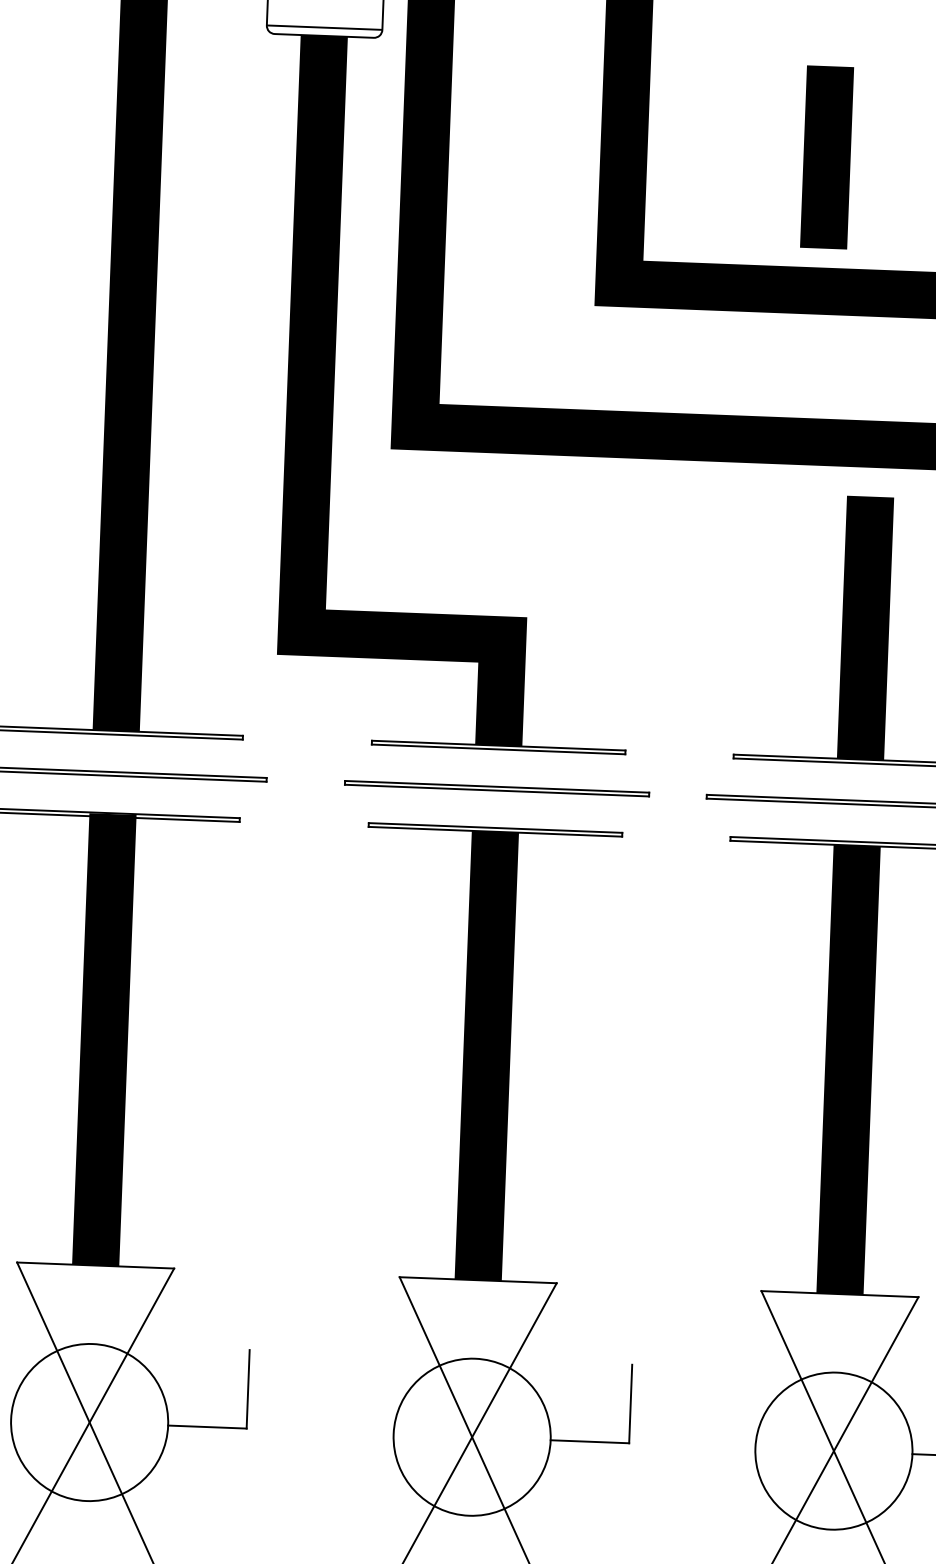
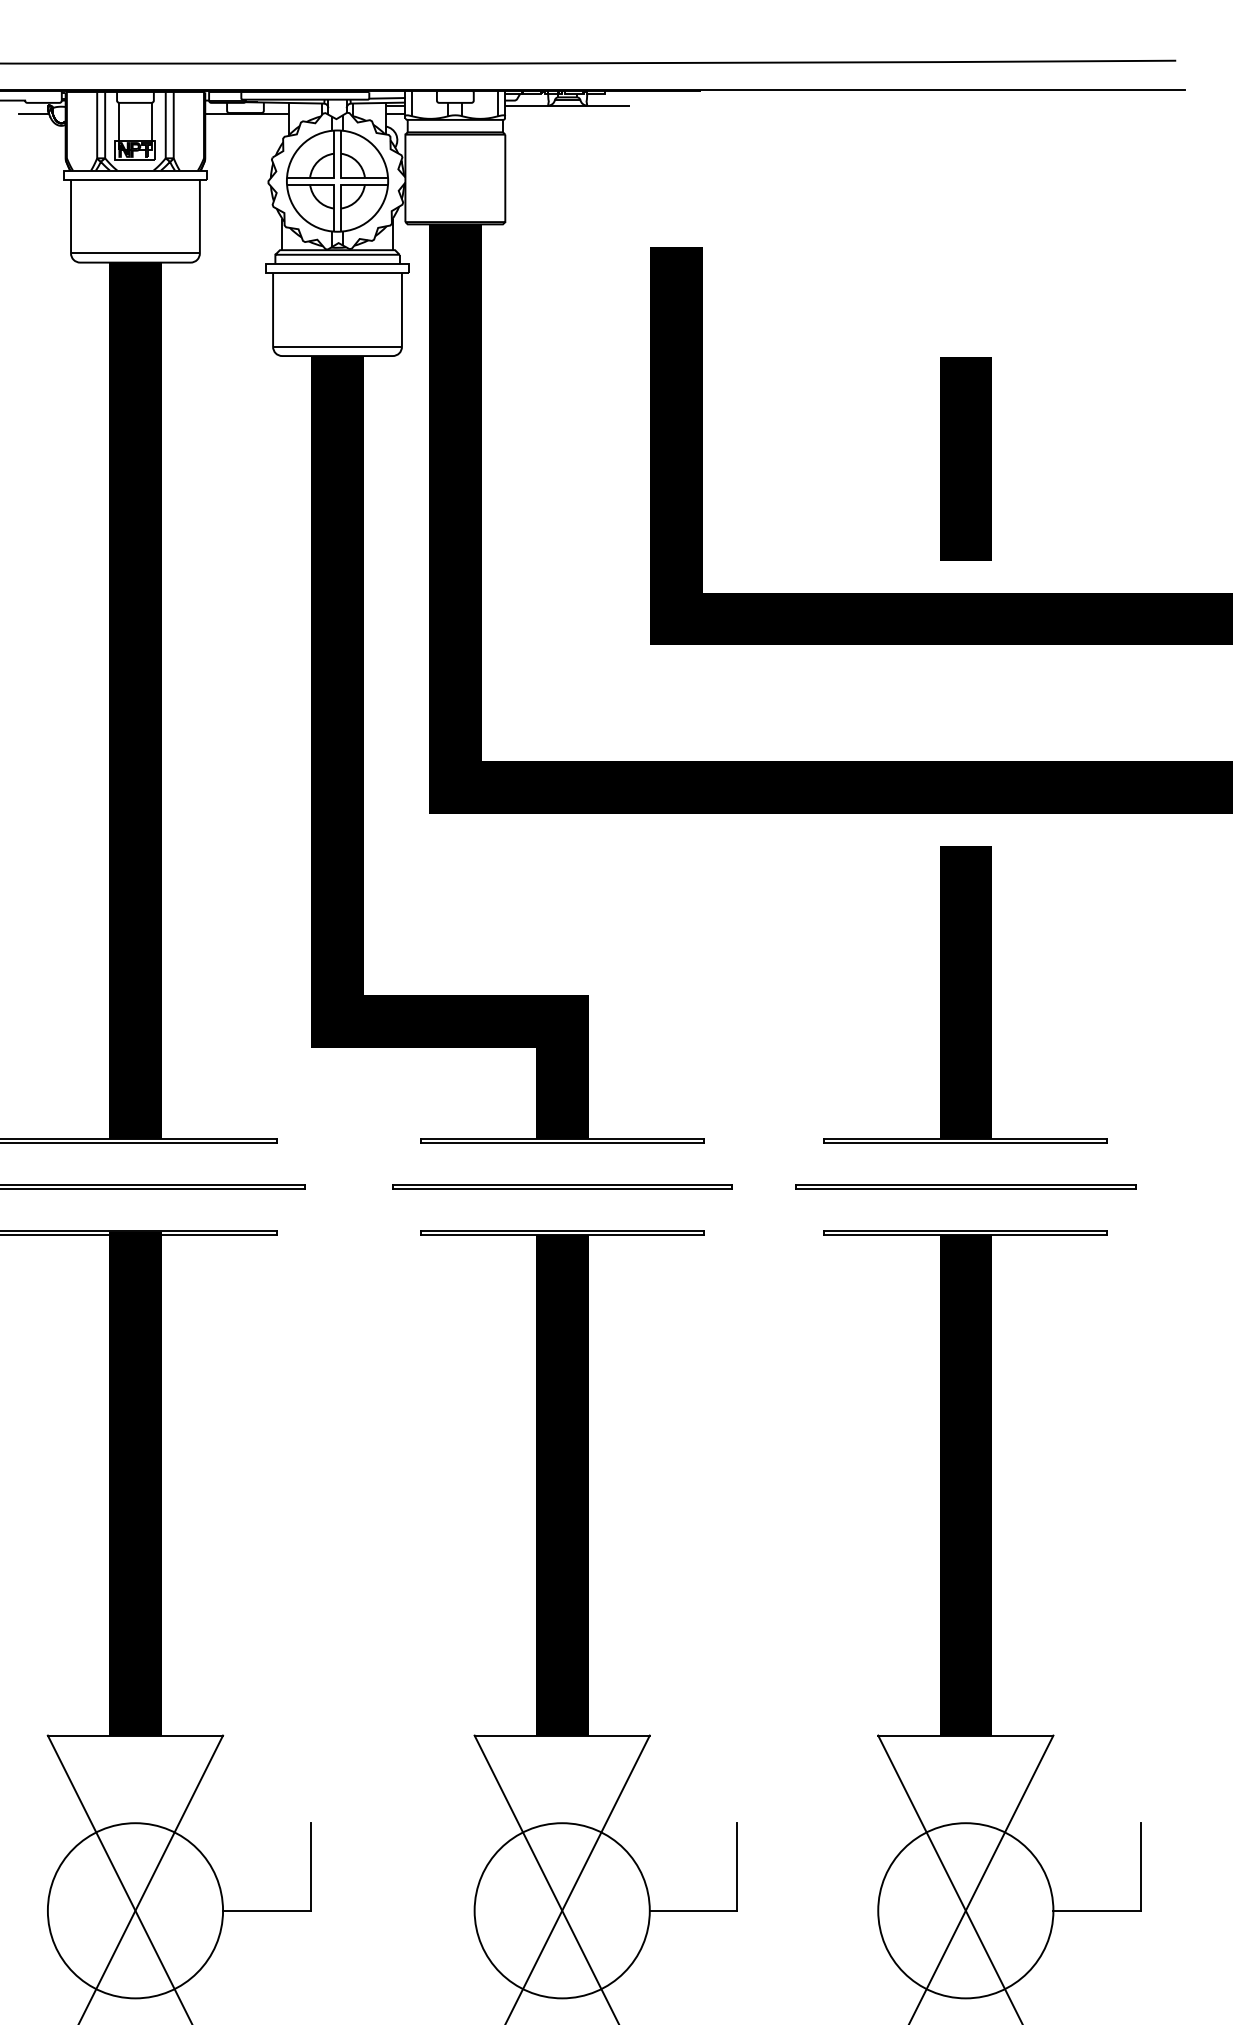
line: (826, 157) -> (965, 458), moved

